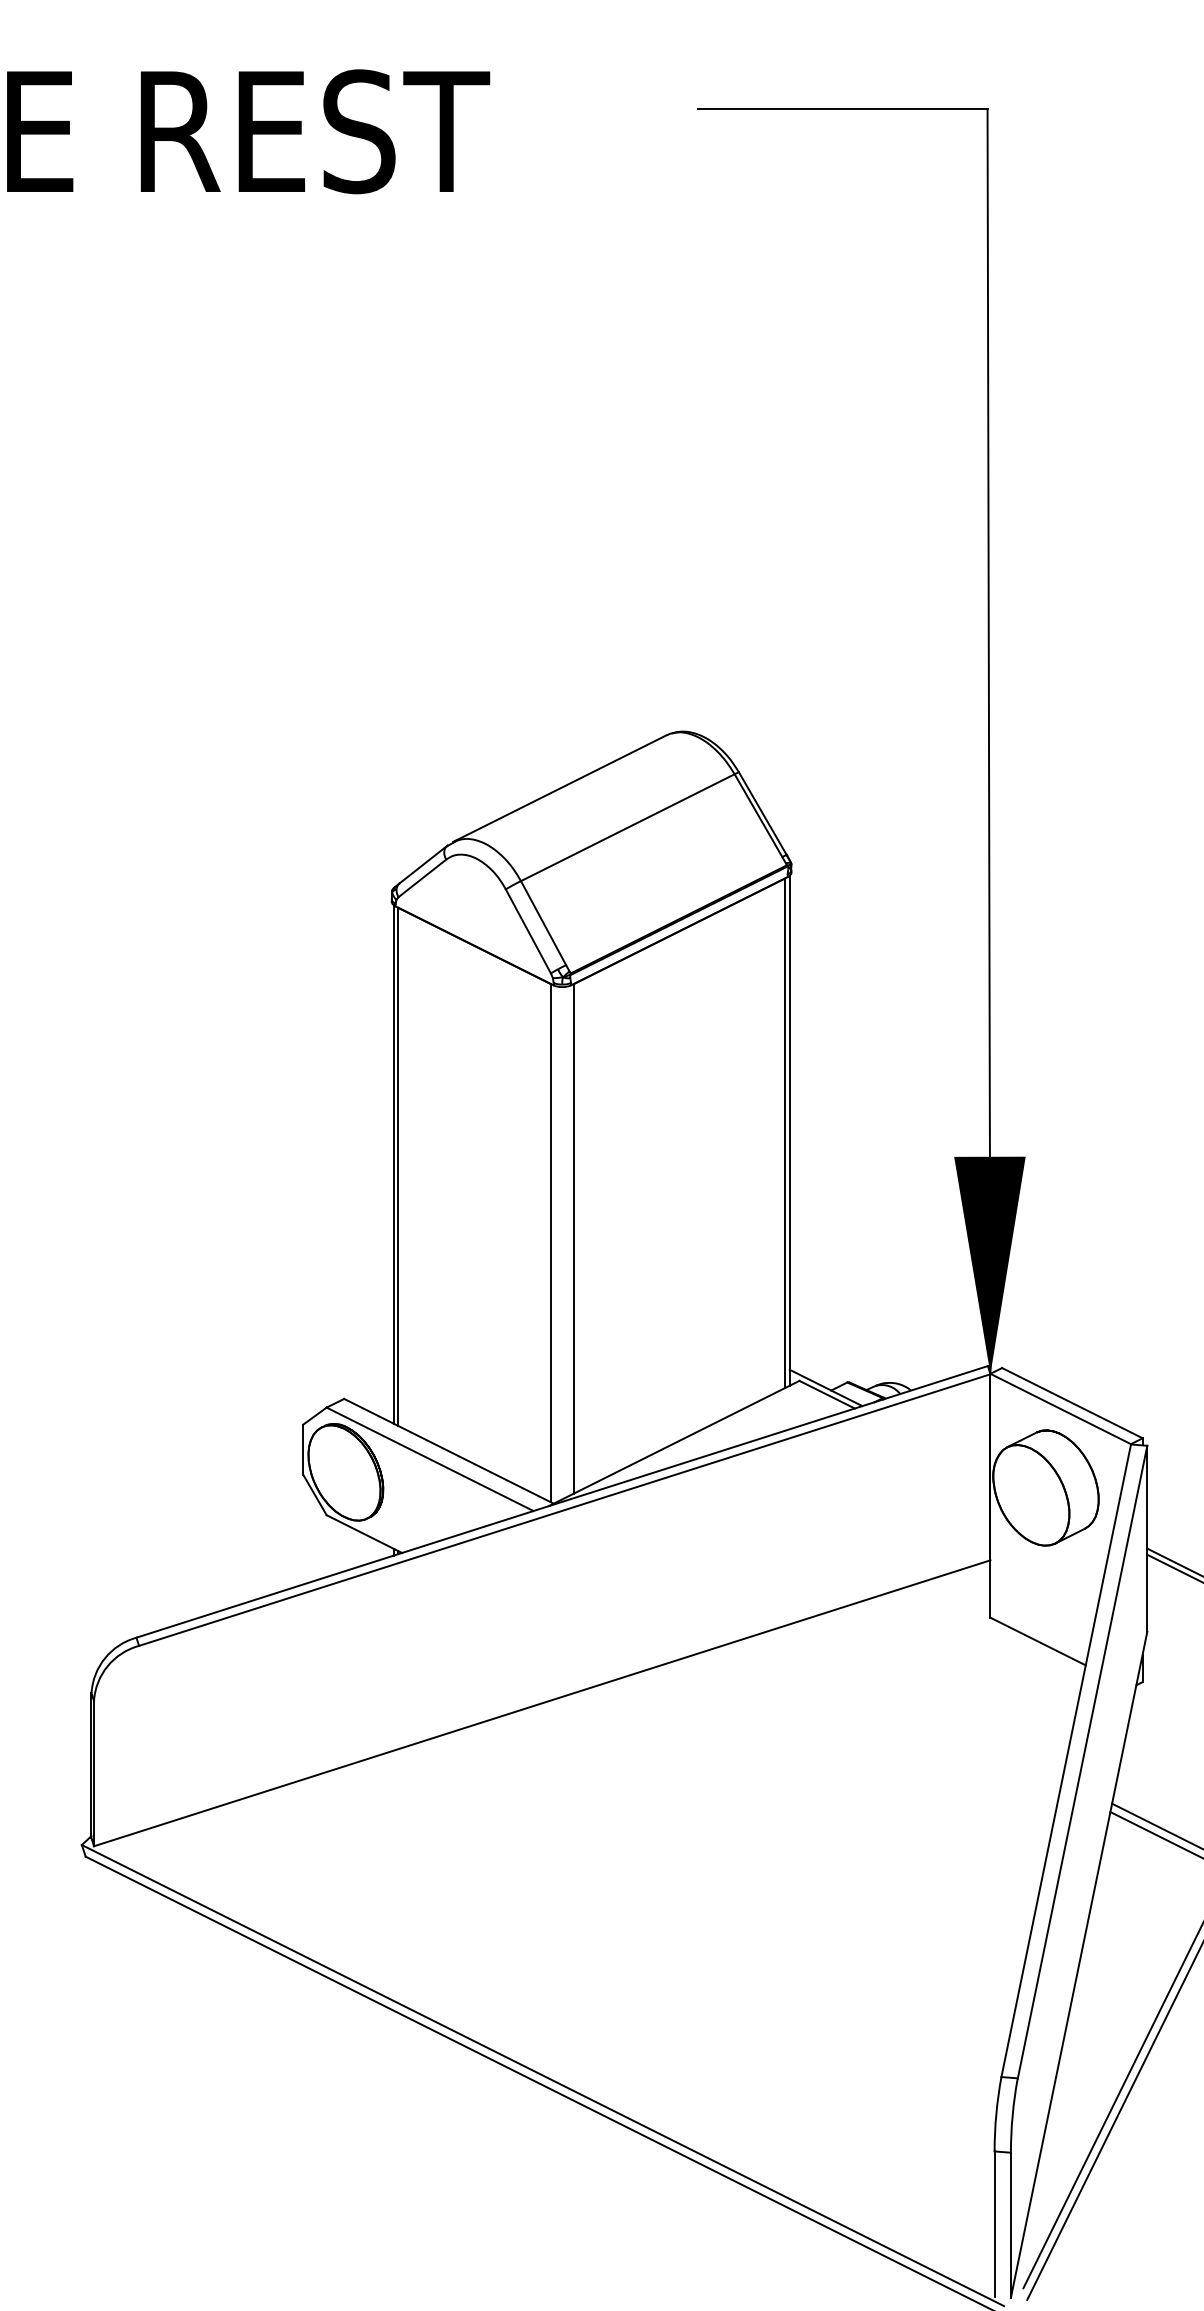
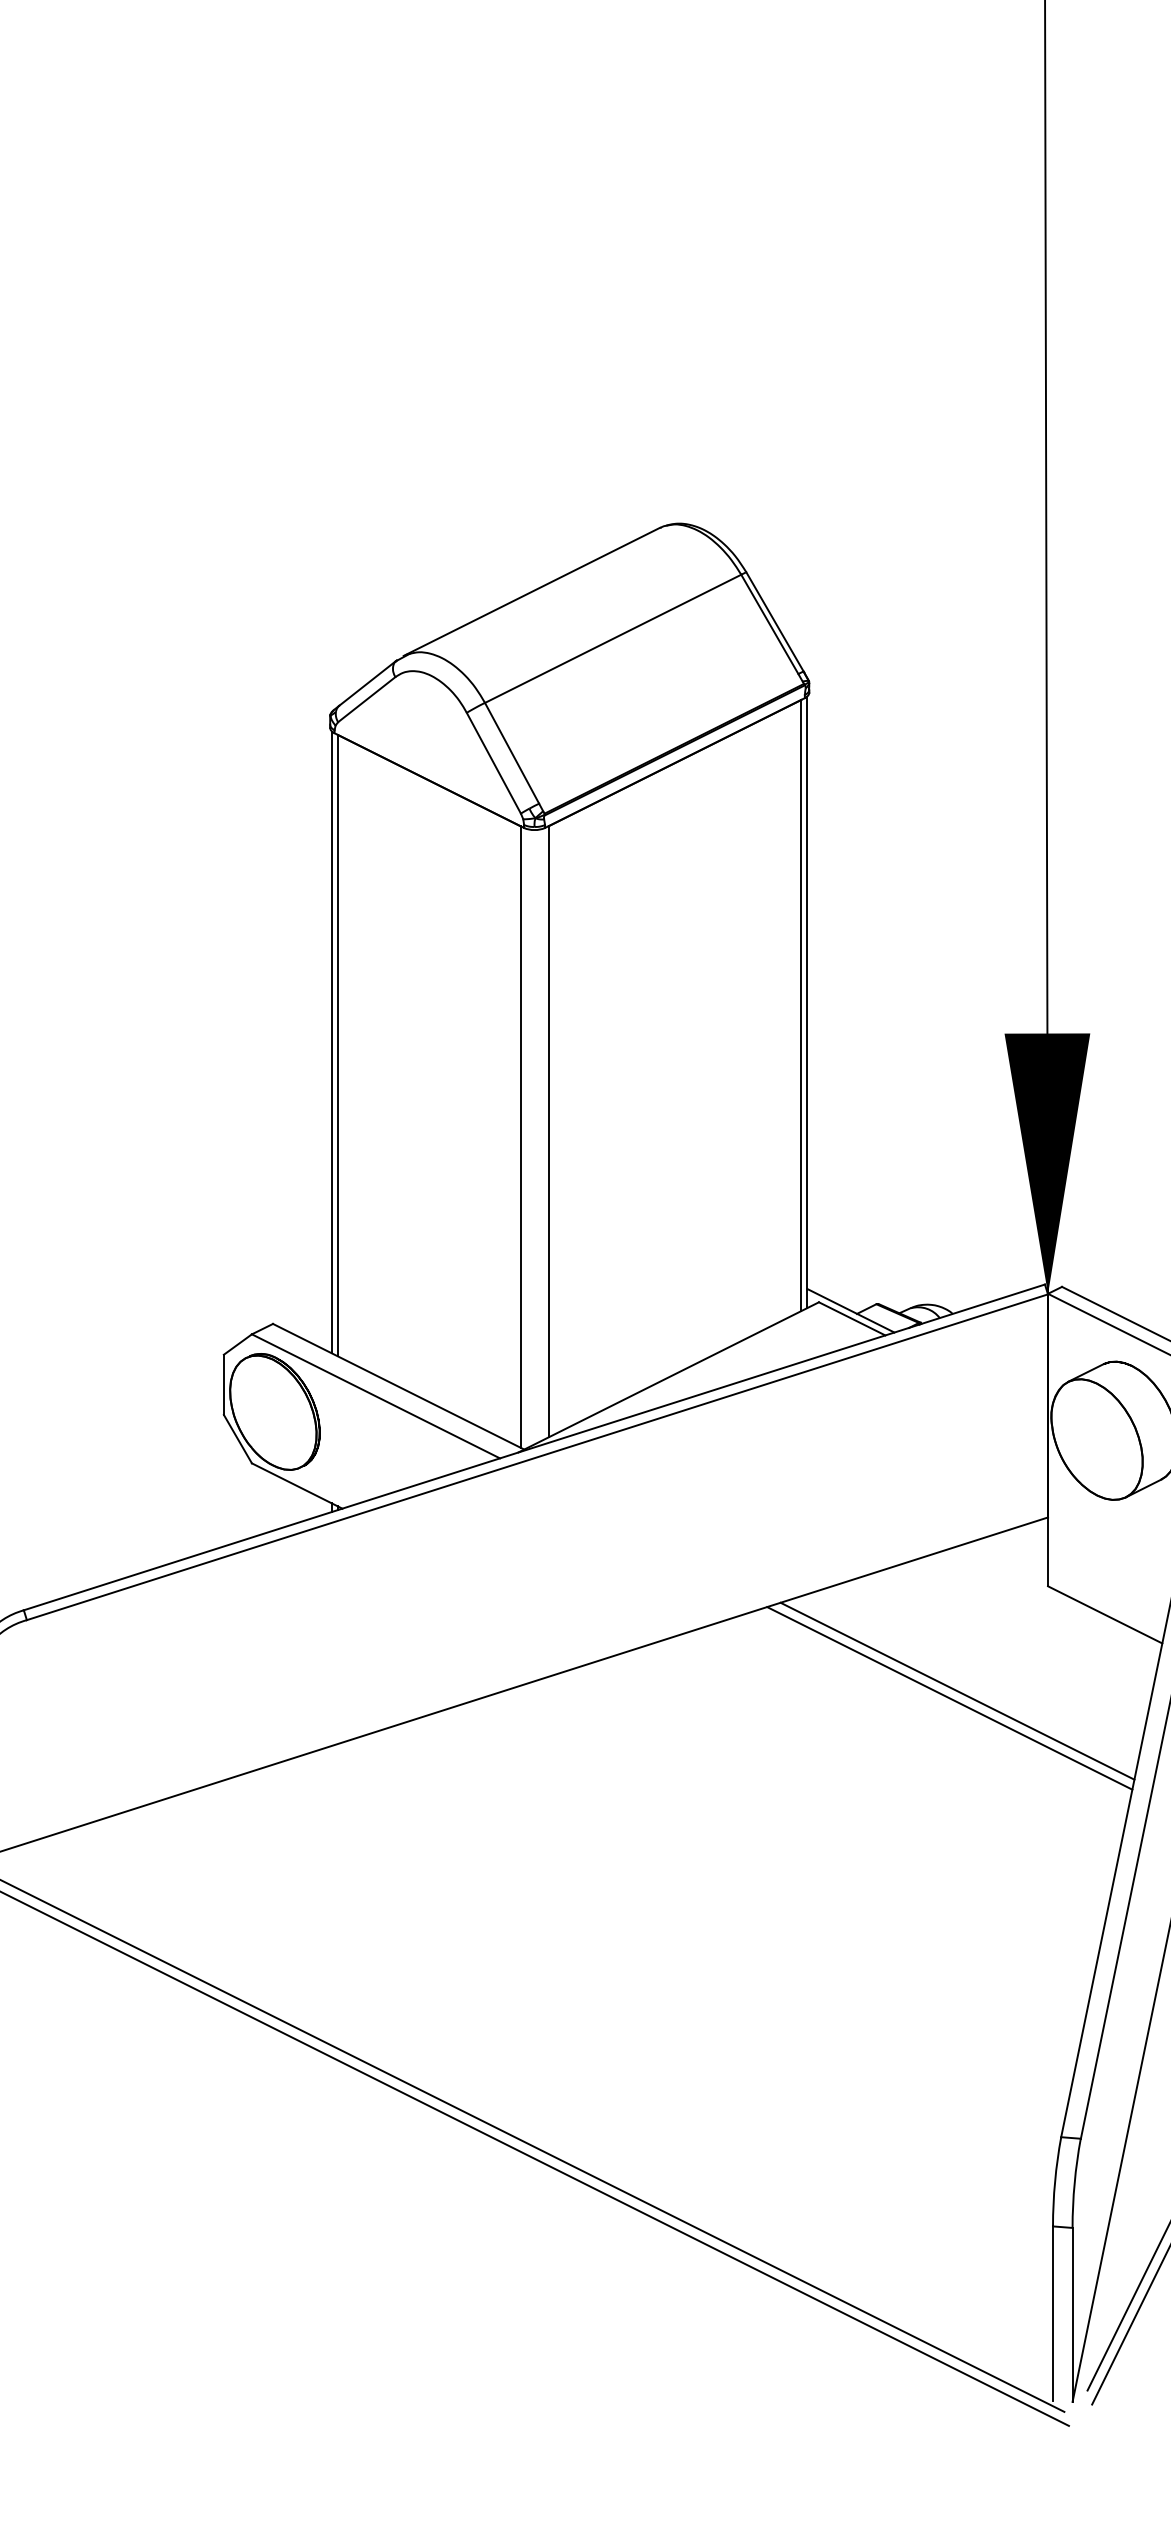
line: (914, 1704) -> (956, 1690), added
line: (908, 1711) -> (949, 1698), added

